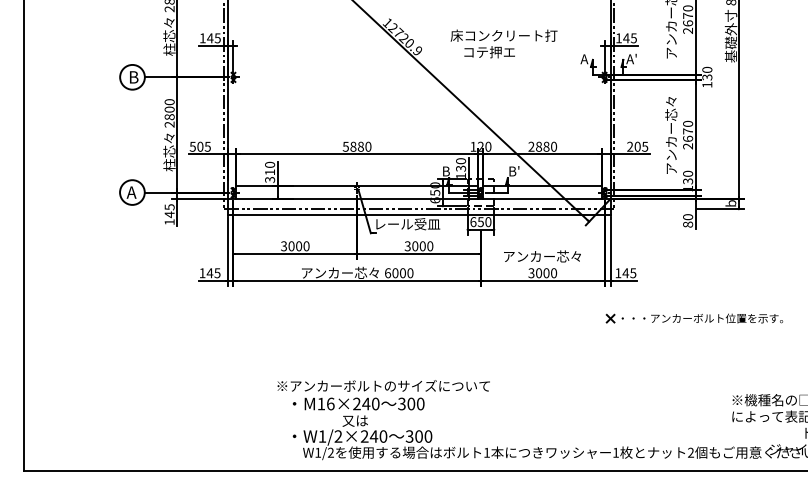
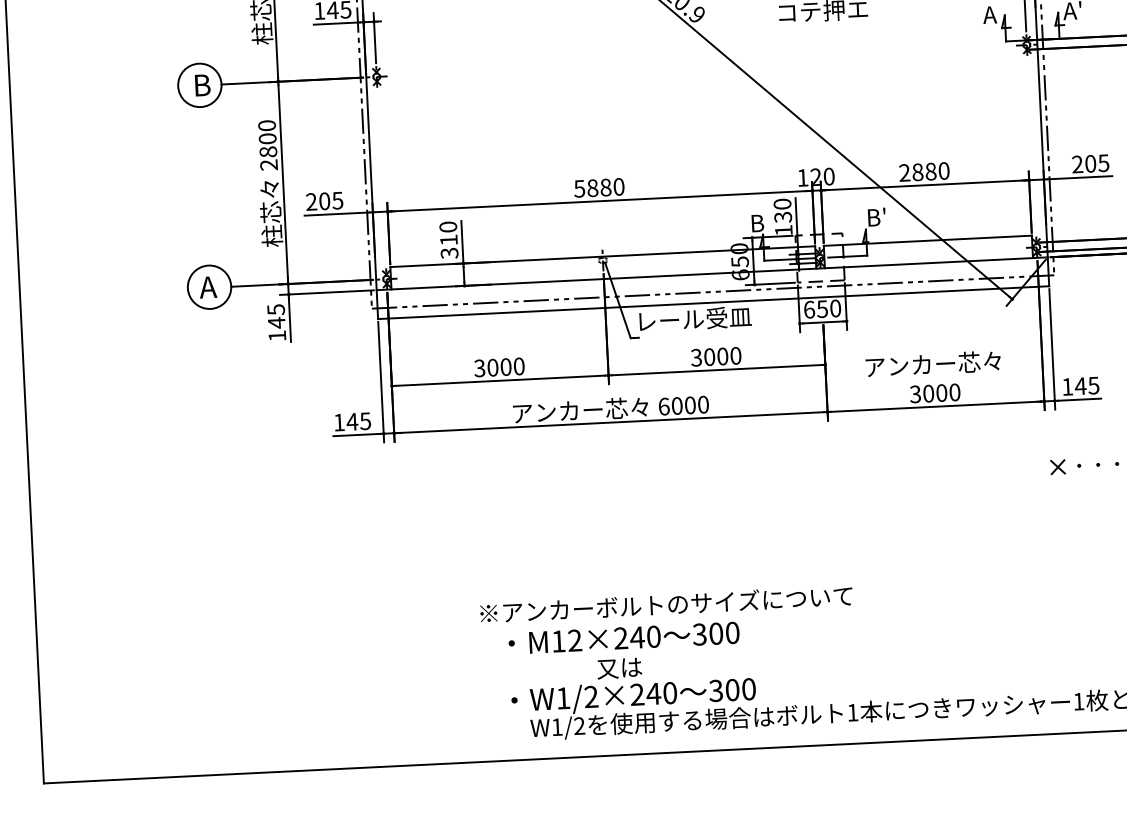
text: (192, 146) -> (310, 201), 505 -> 205
text: (330, 403) -> (574, 639), M16×240 -> M12×240

